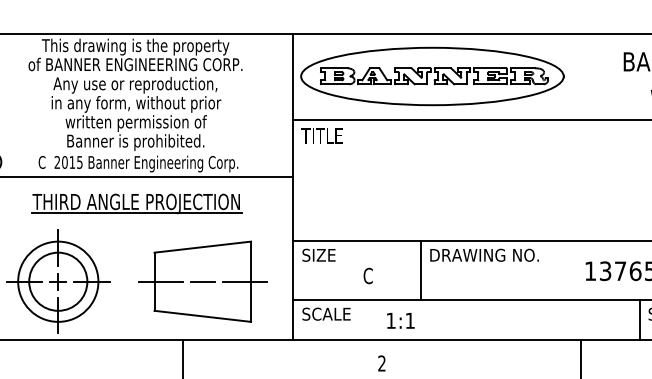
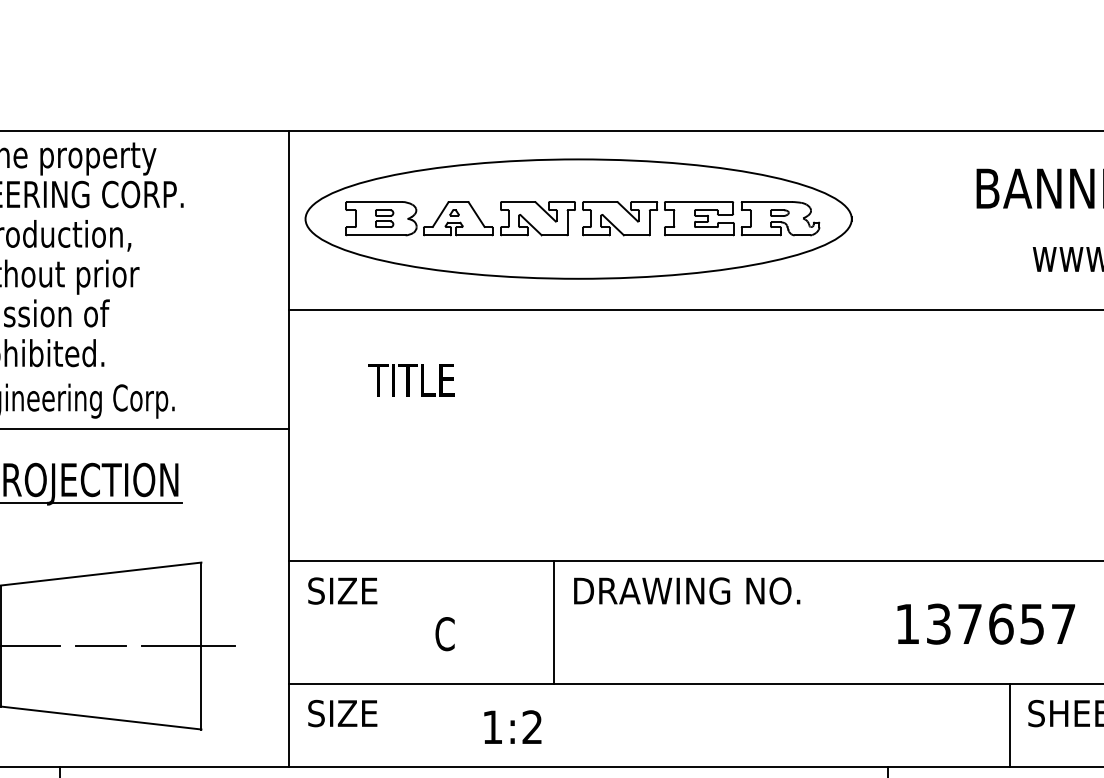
text: (321, 135) -> (410, 379), moved
text: (331, 313) -> (368, 712), SCALE -> SIZE
text: (409, 320) -> (530, 726), 1:1 -> 1:2

